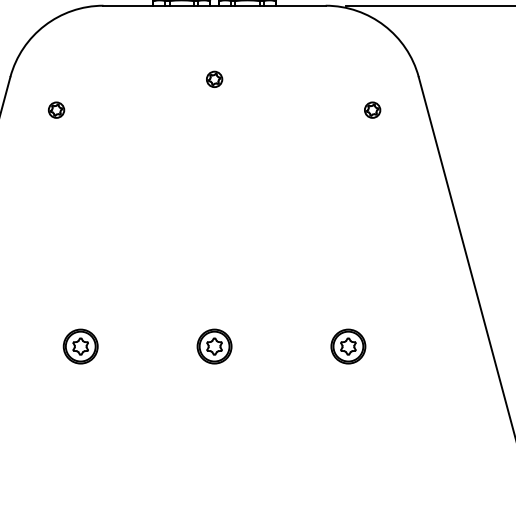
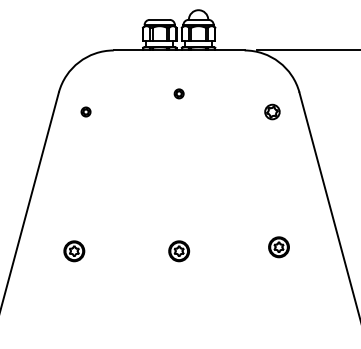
part: (371, 109) -> (271, 111), size x1.6
part: (81, 346) -> (74, 251), moved
part: (347, 346) -> (278, 247), moved

